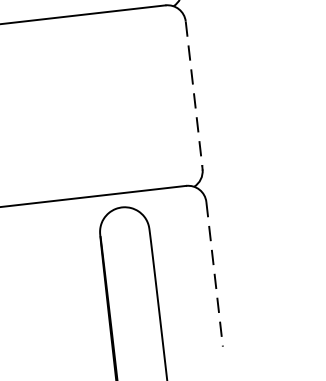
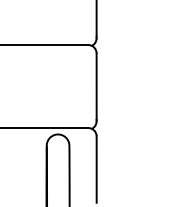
line: (193, 95) -> (96, 87), dashed -> solid
line: (214, 276) -> (96, 170), dashed -> solid

